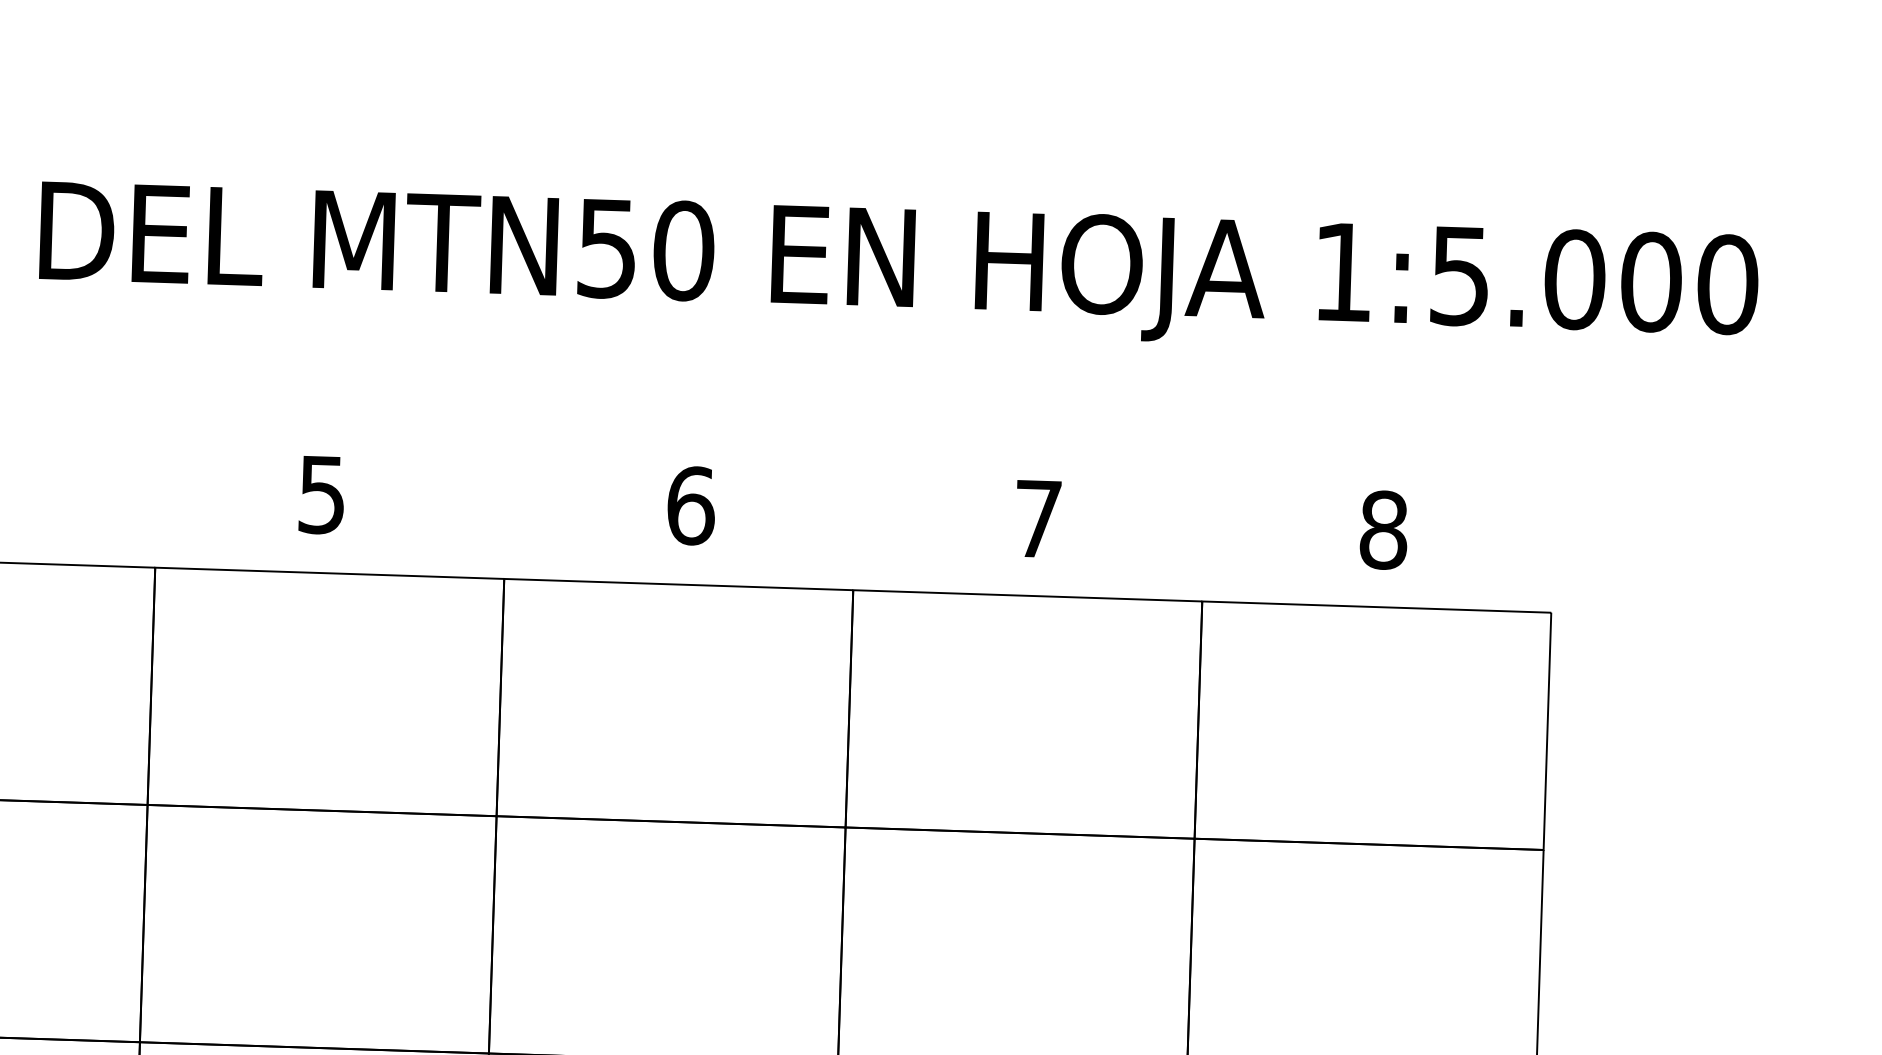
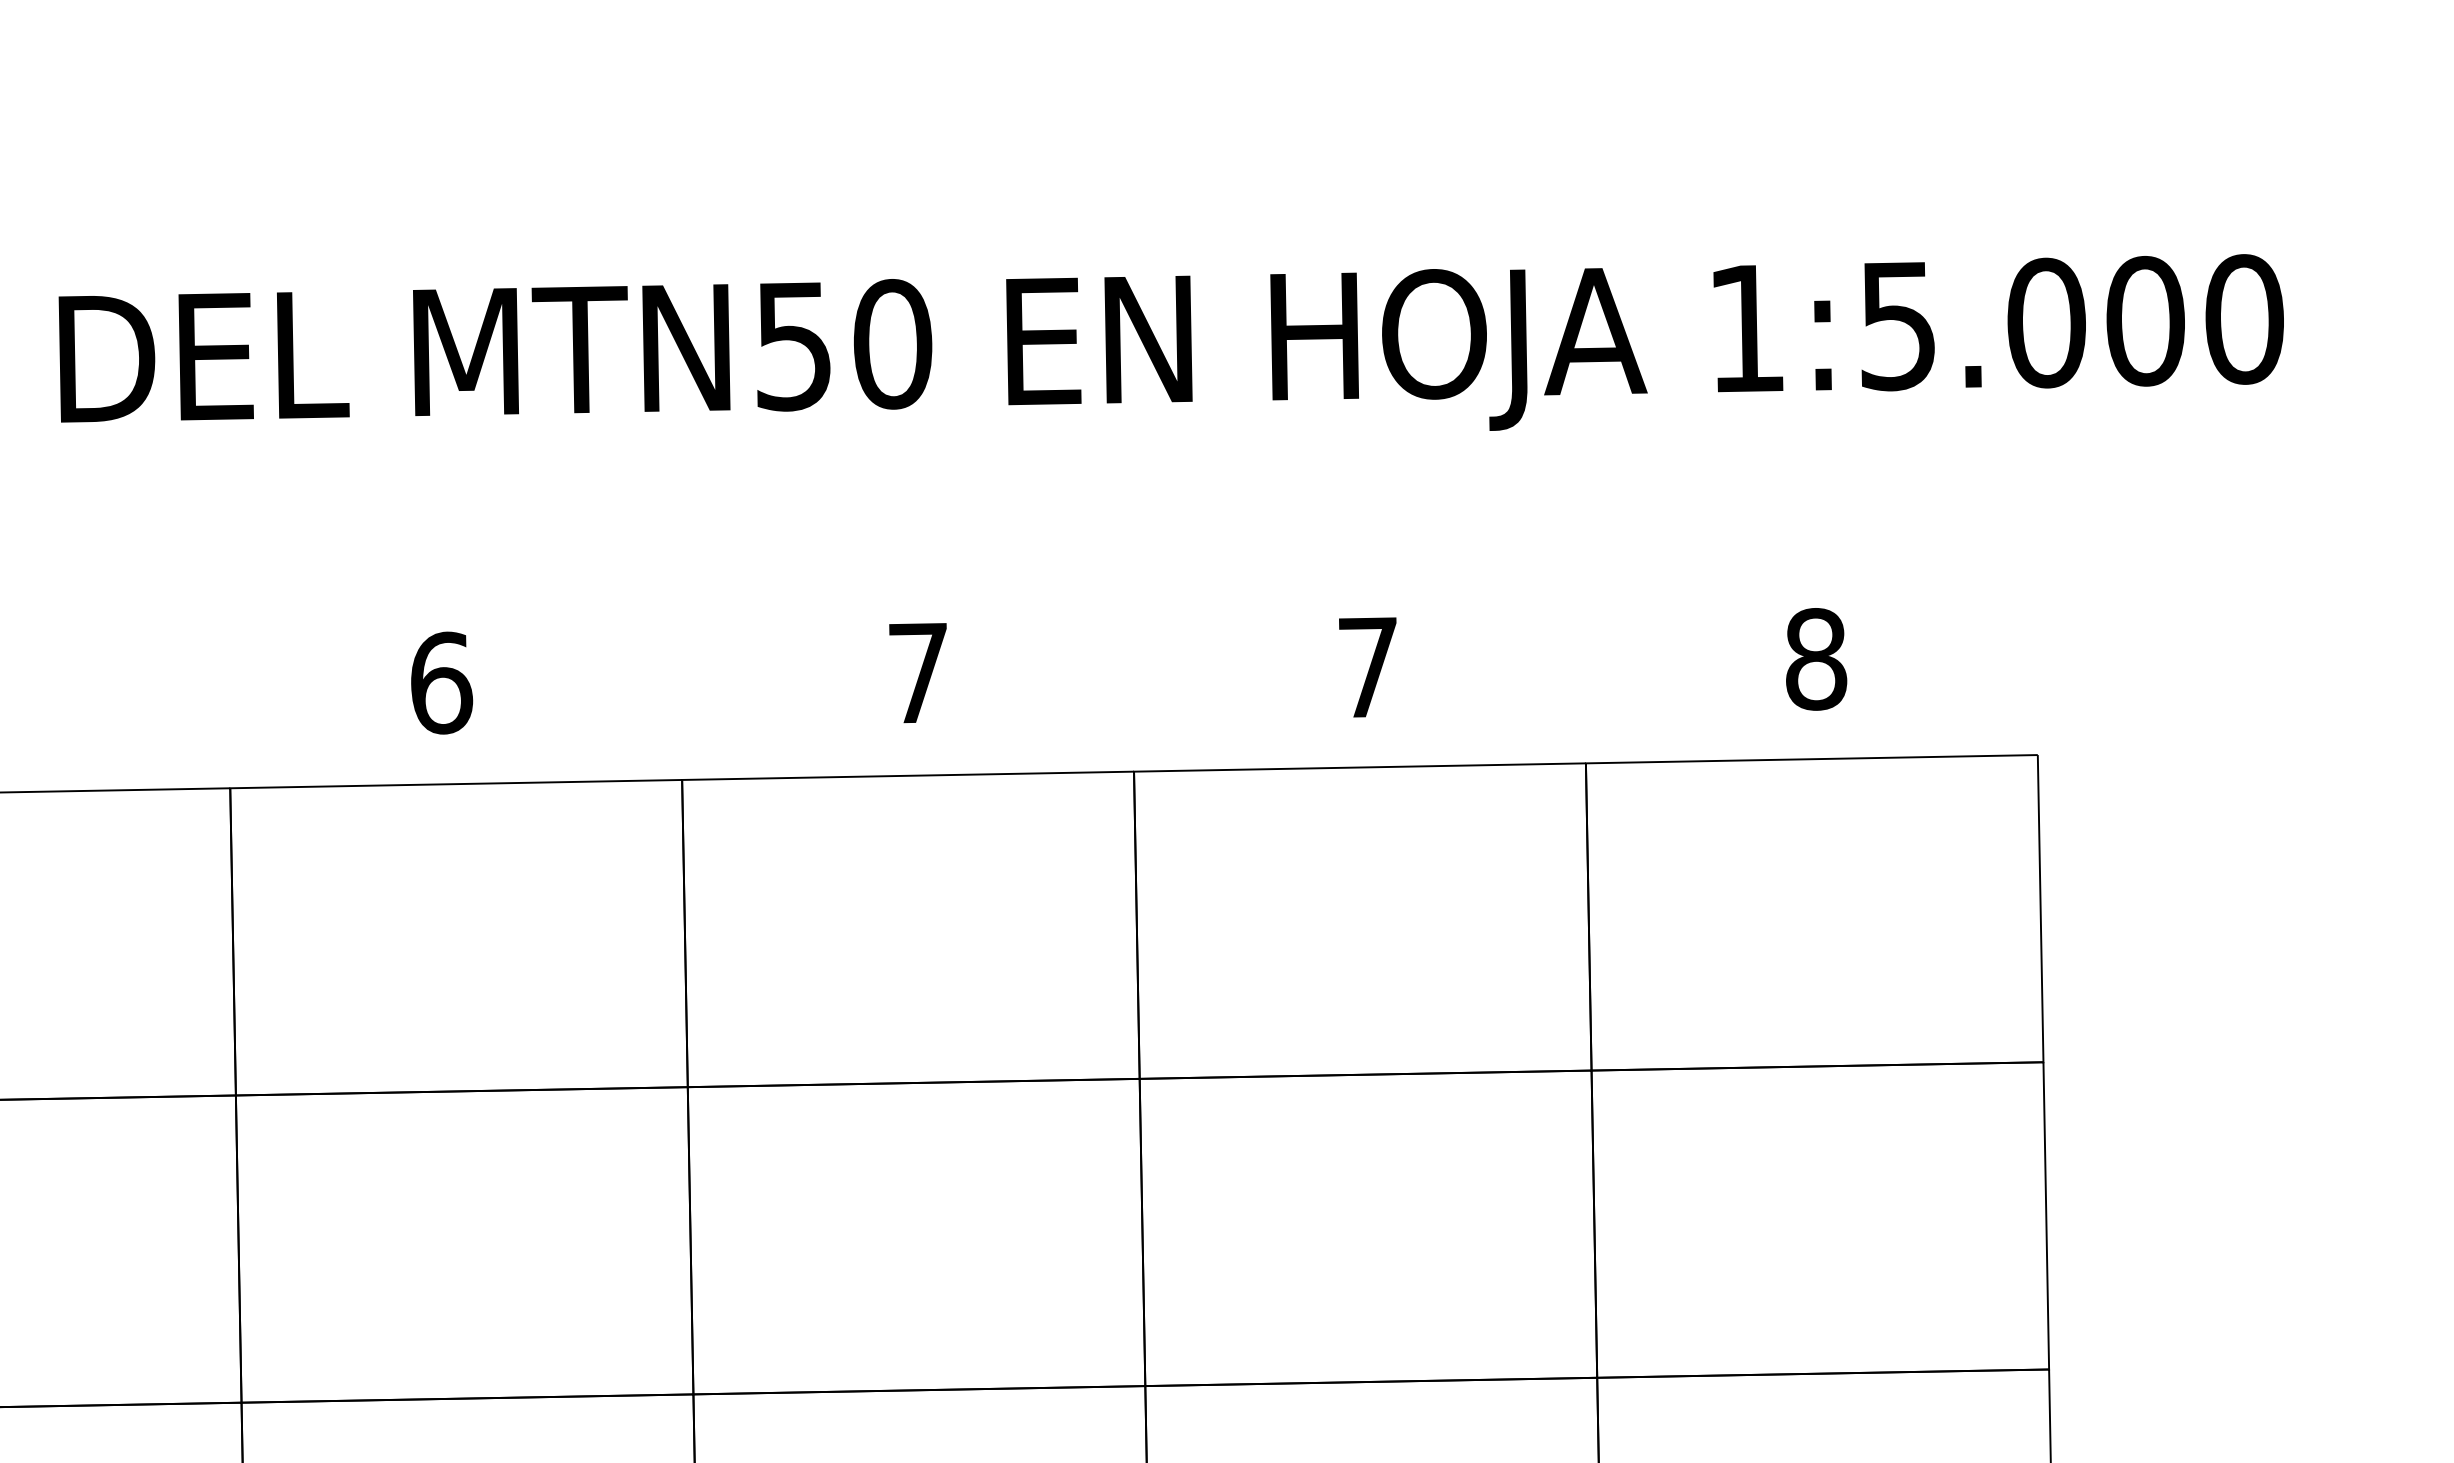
text: (323, 494) -> (442, 682), 5 -> 6
text: (691, 505) -> (919, 672), 6 -> 7

